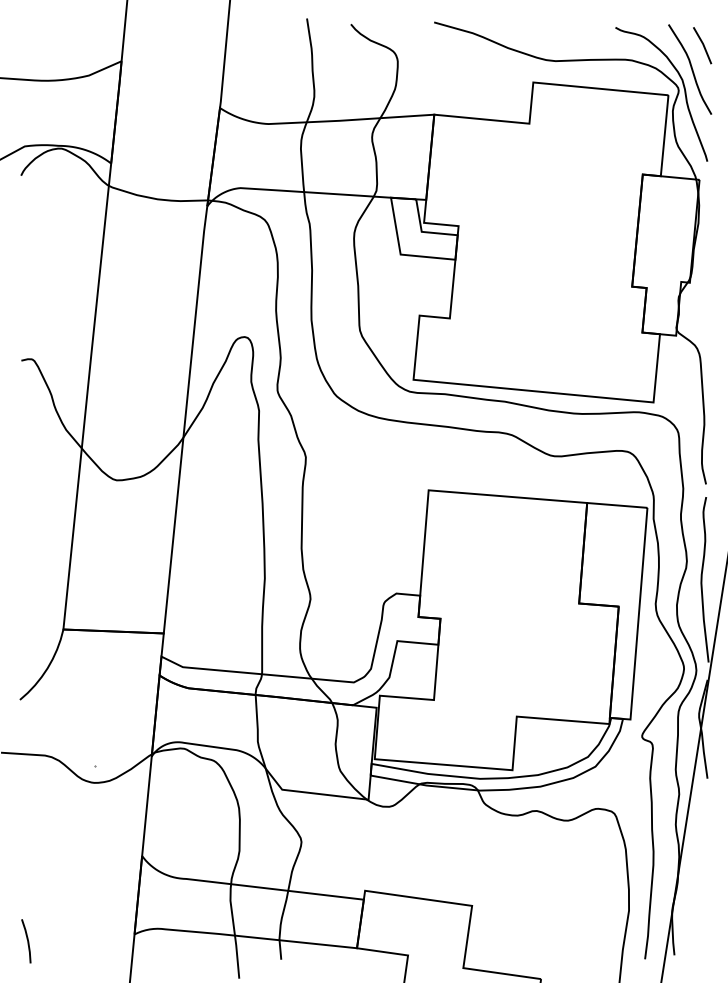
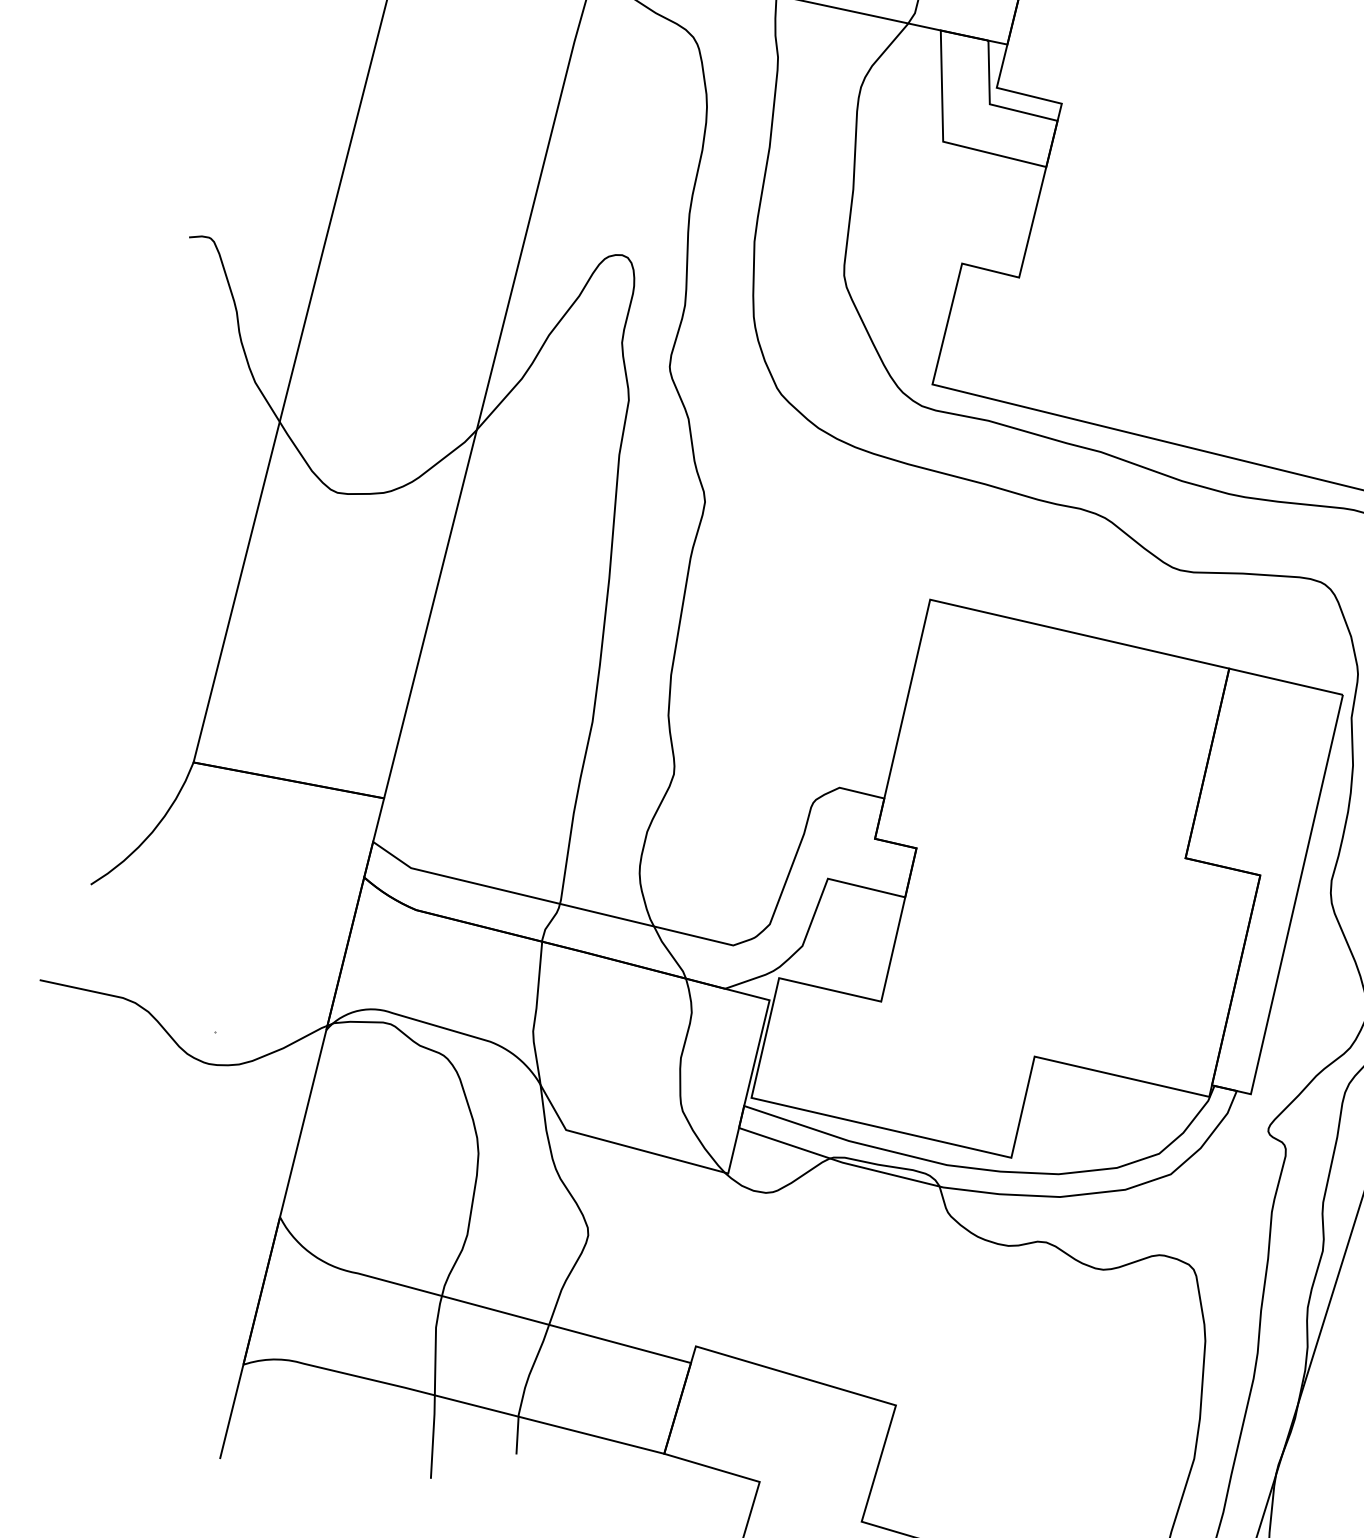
line: (27, 941) -> (37, 1348), removed

